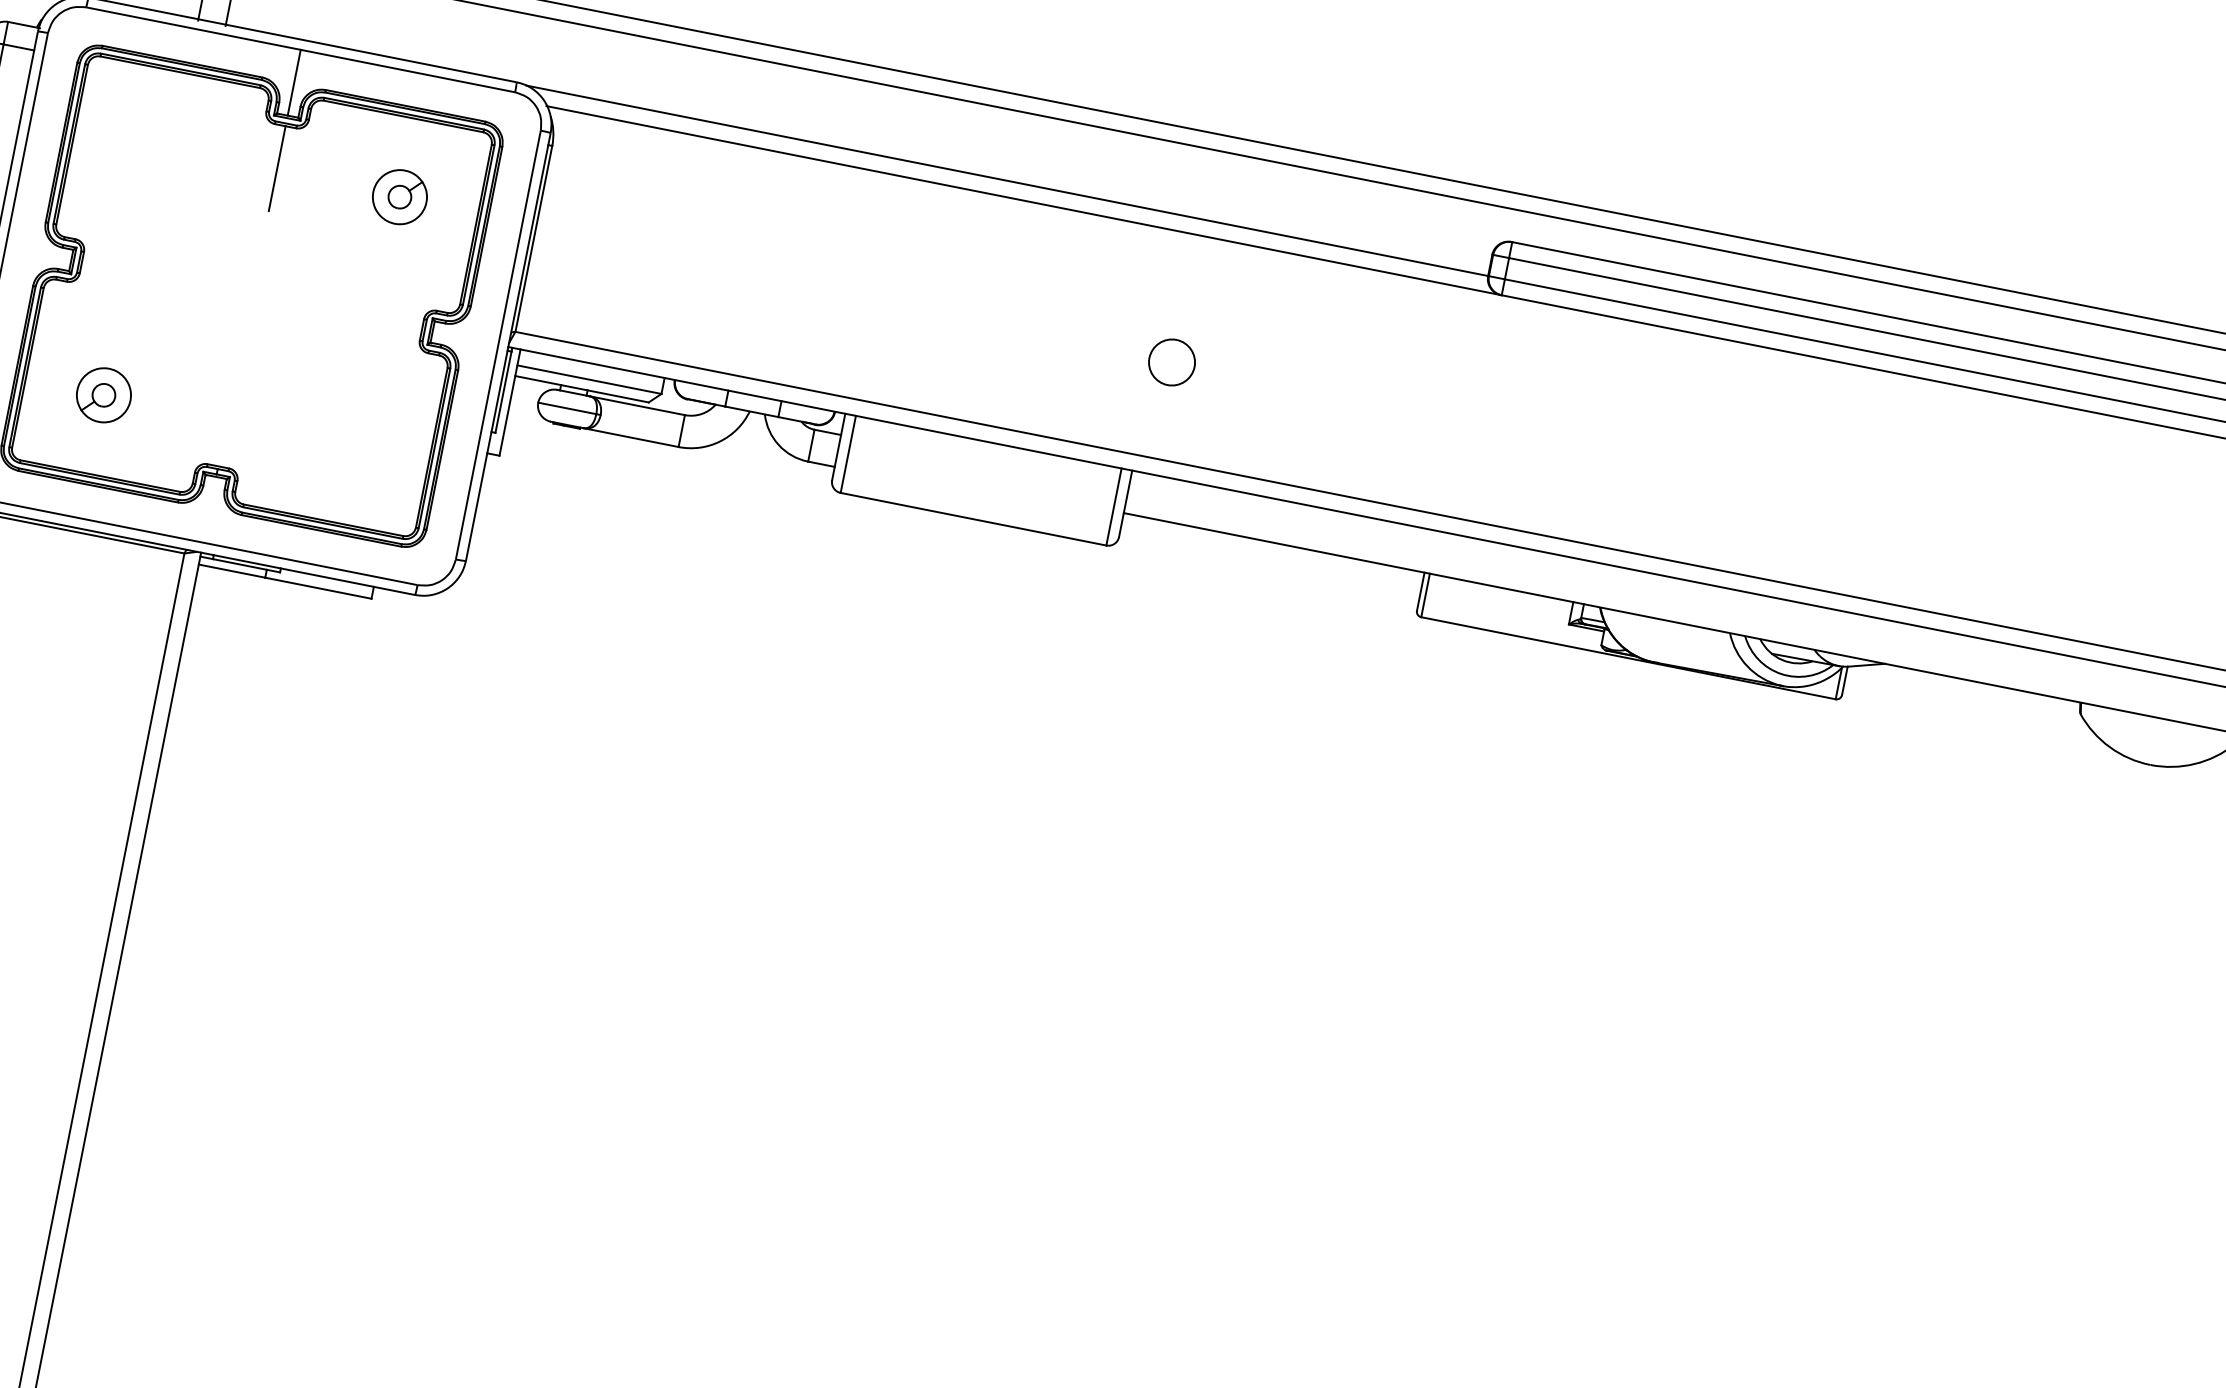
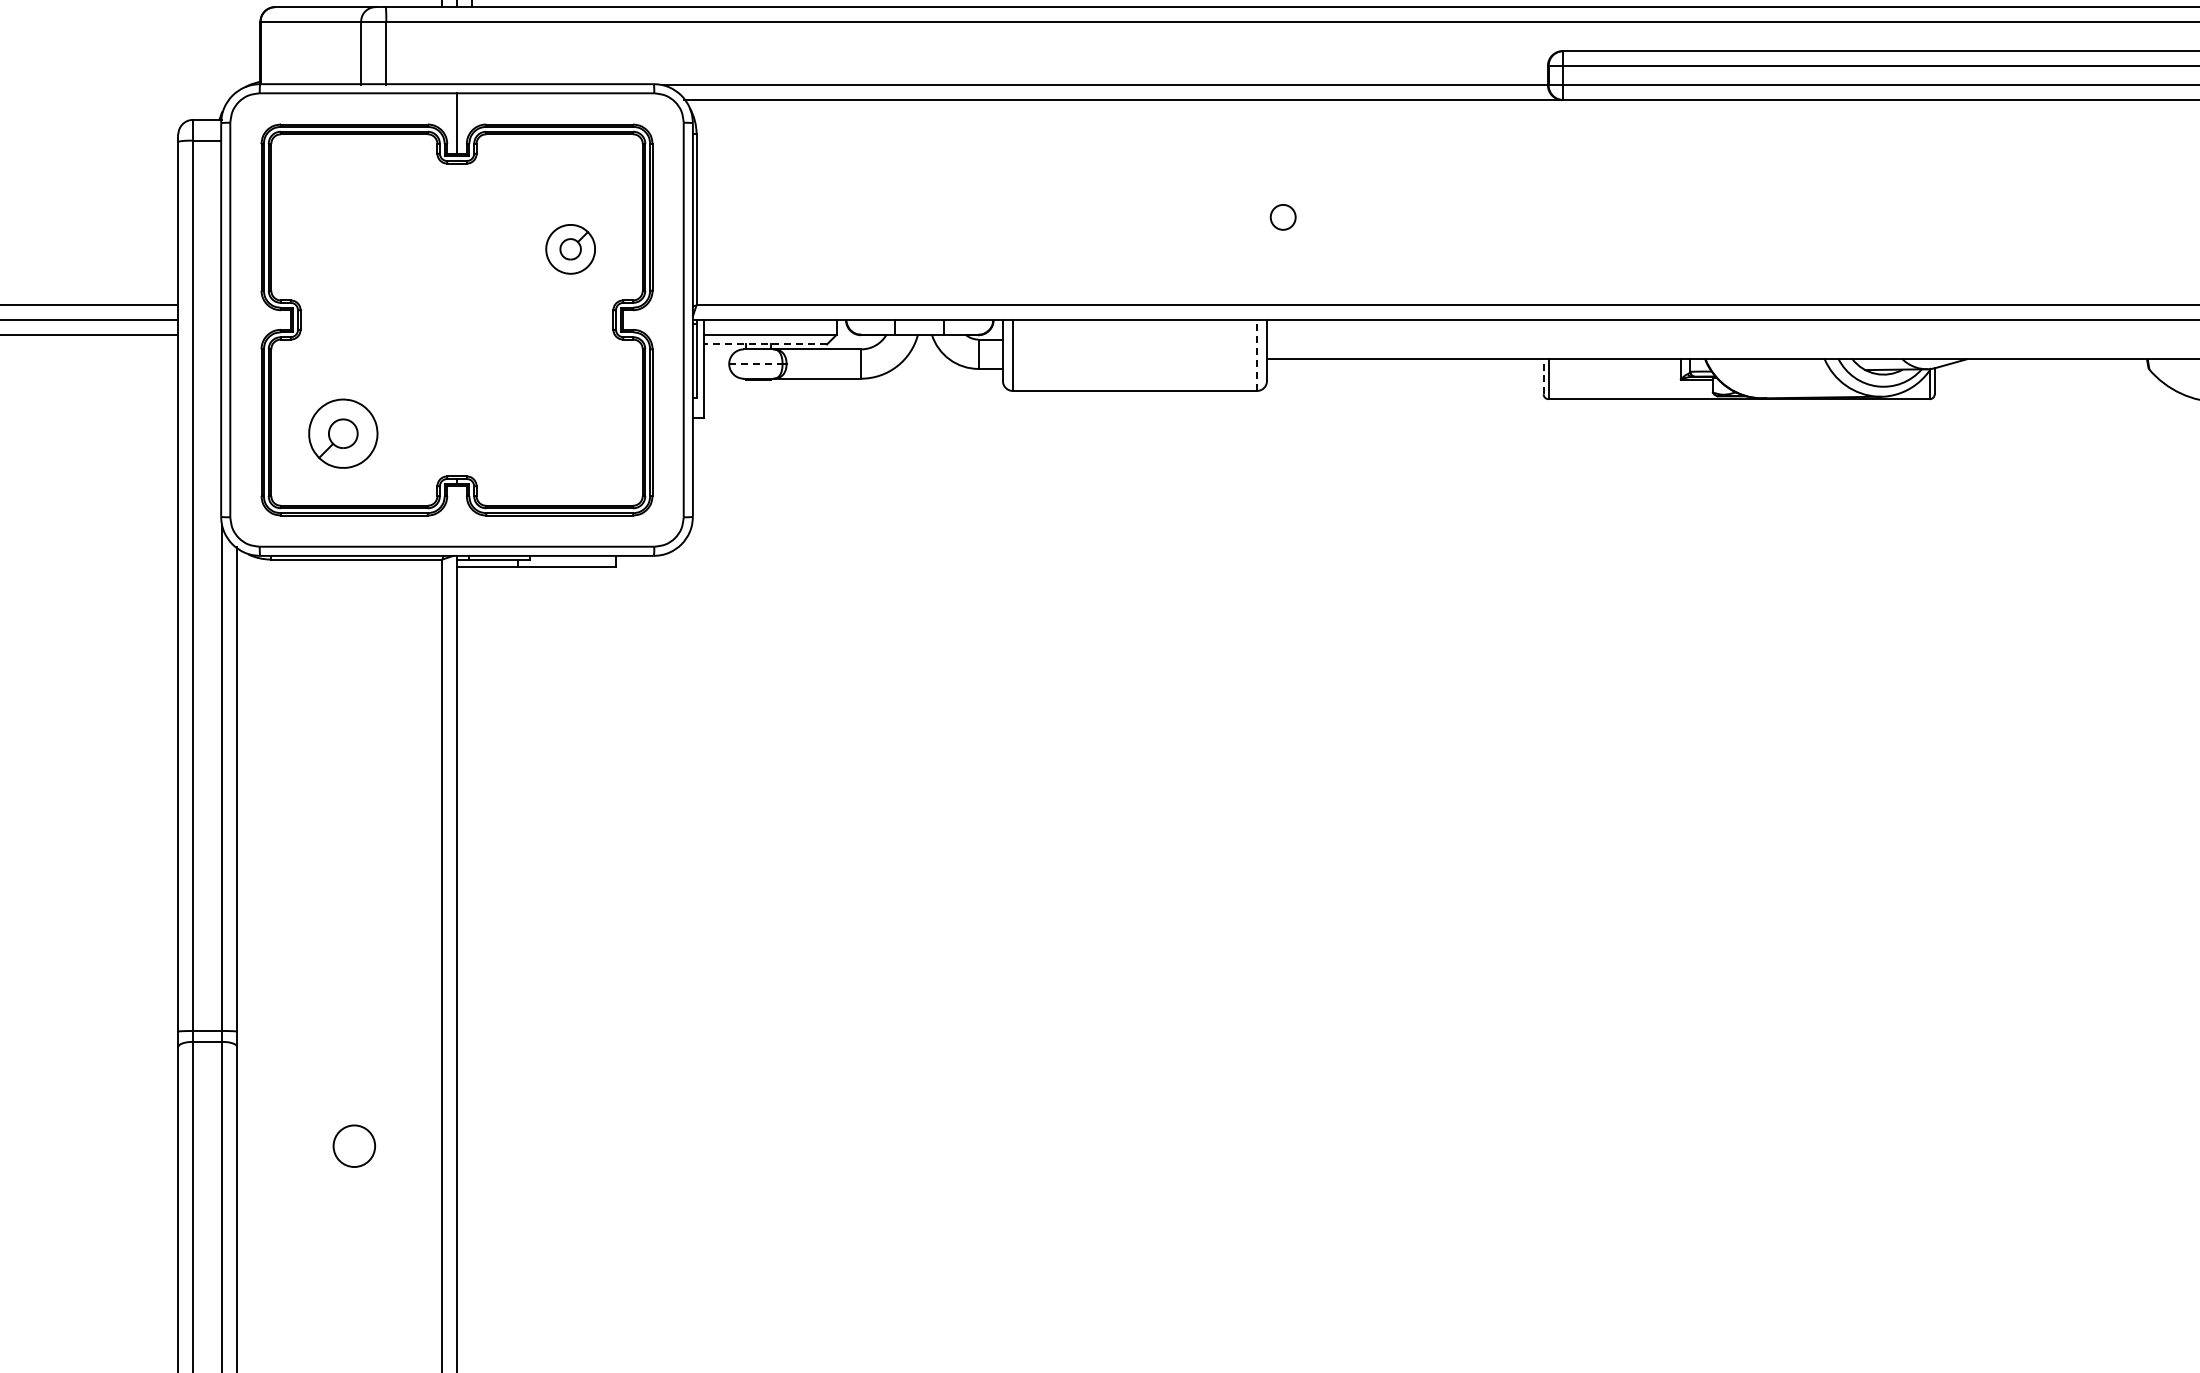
line: (277, 168) -> (457, 202), removed
part: (399, 197) -> (570, 249), moved
circle: (1172, 362) -> (1283, 217), size x0.6
line: (581, 389) -> (765, 344), solid -> dashed
part: (104, 395) -> (343, 433), size x1.4
line: (566, 408) -> (755, 364), solid -> dashed
line: (1114, 505) -> (1257, 354), solid -> dashed
line: (1420, 591) -> (1543, 376), solid -> dashed

